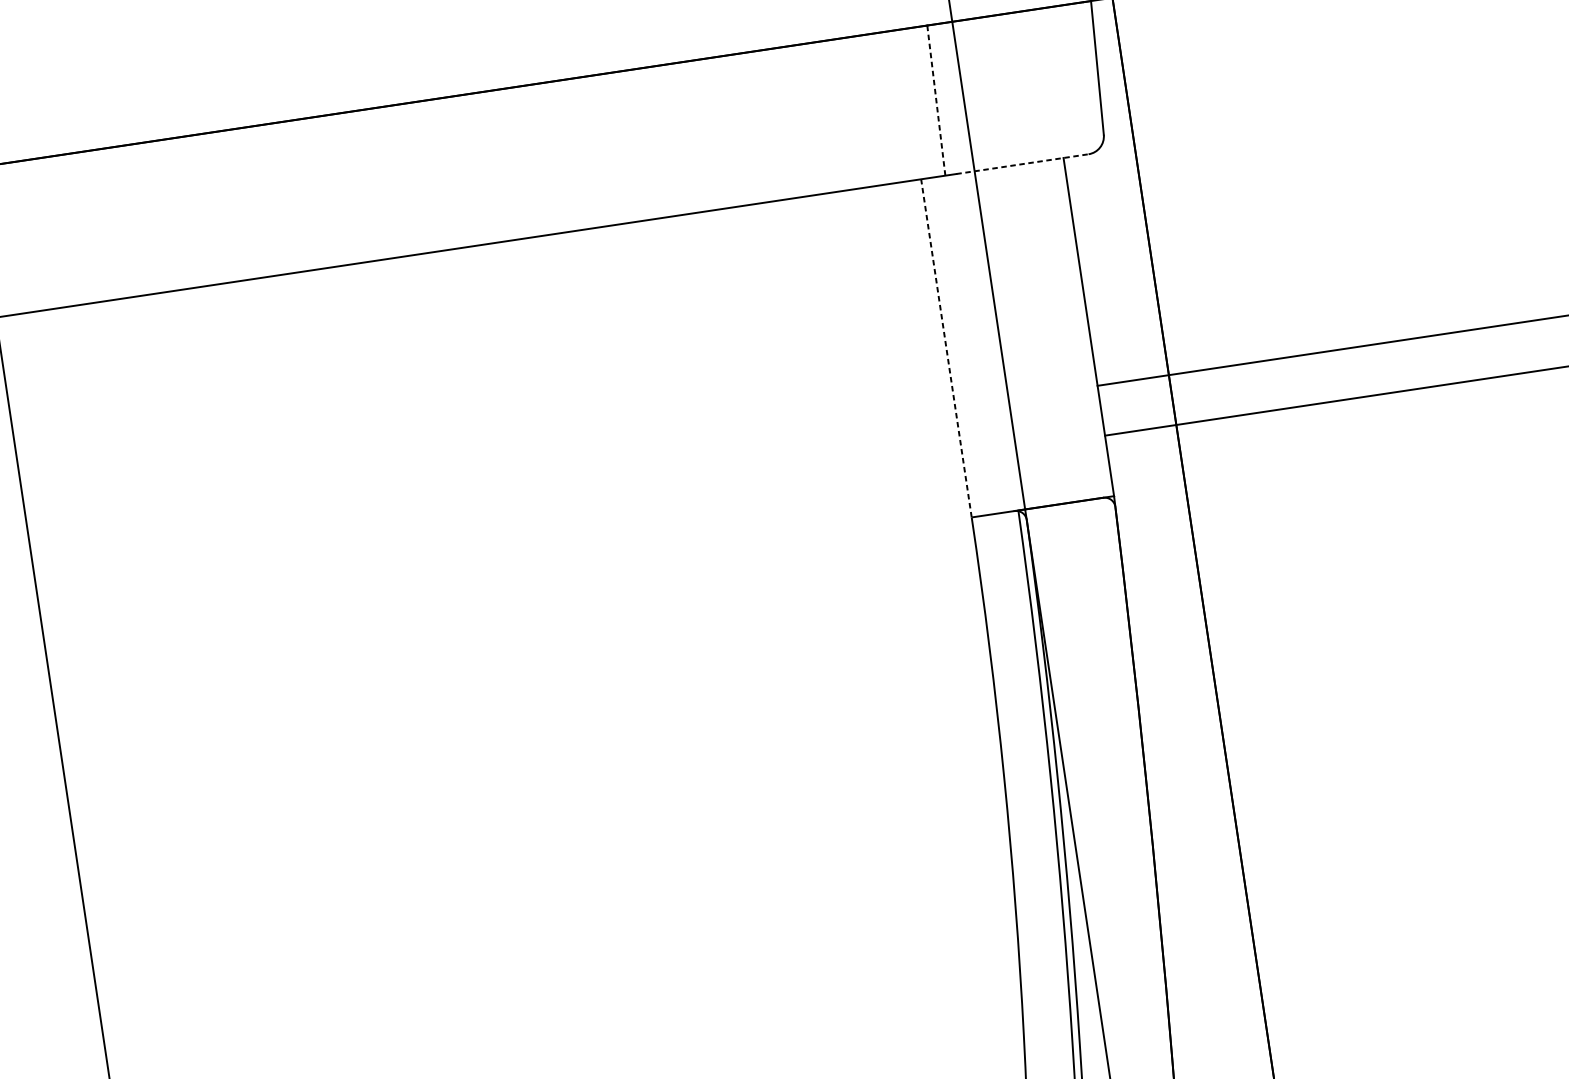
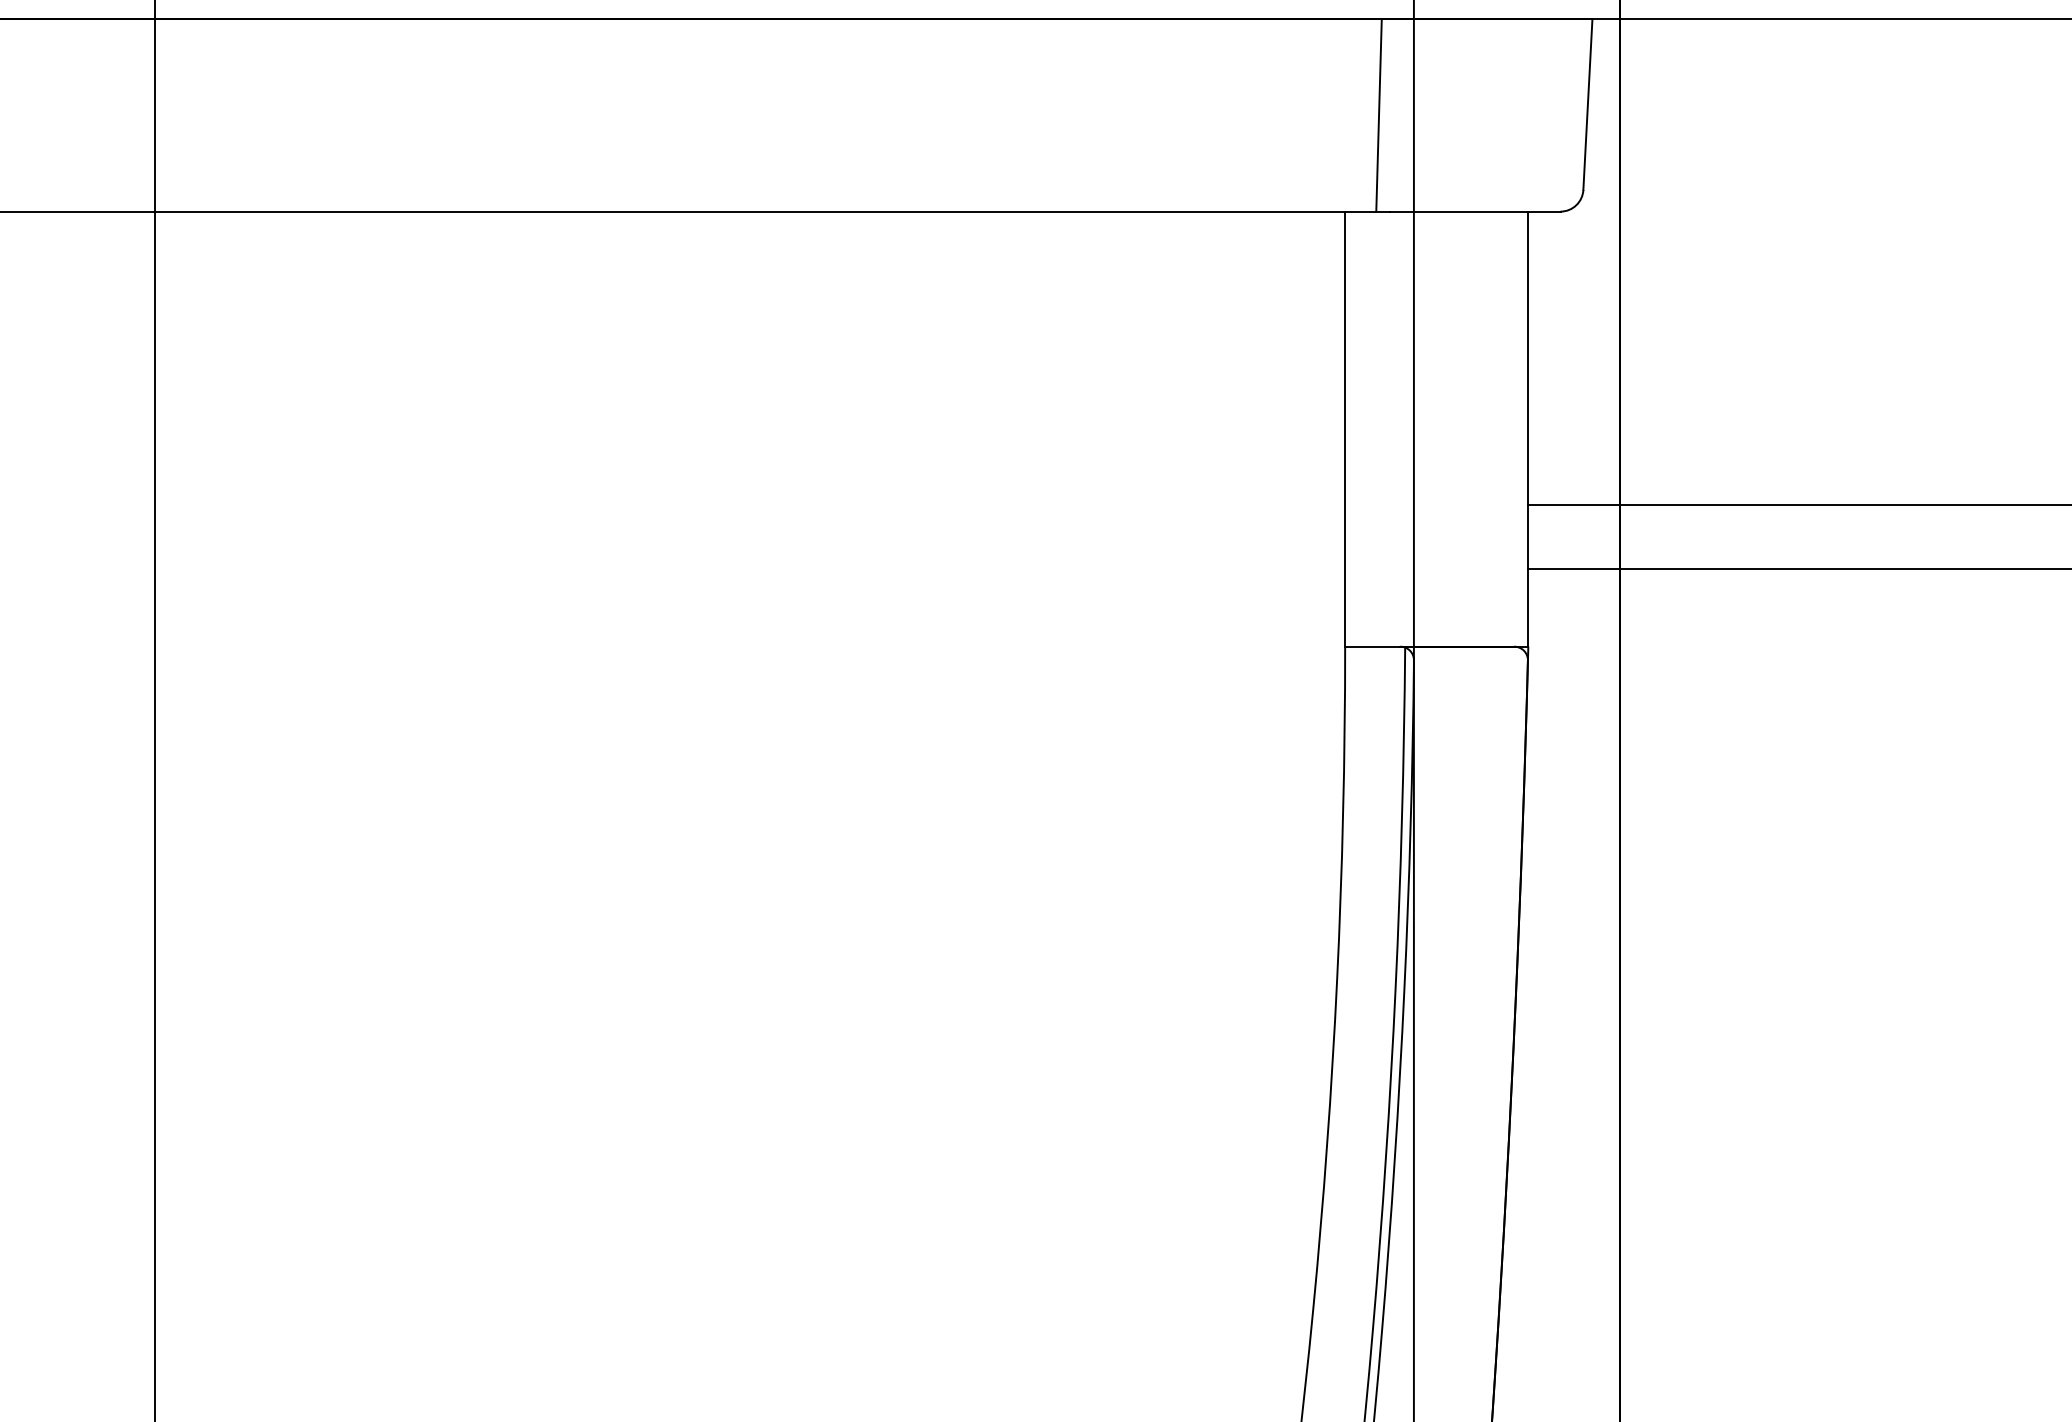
line: (936, 99) -> (1379, 114), dashed -> solid
line: (1022, 164) -> (1475, 211), dashed -> solid
line: (946, 348) -> (1345, 429), dashed -> solid

